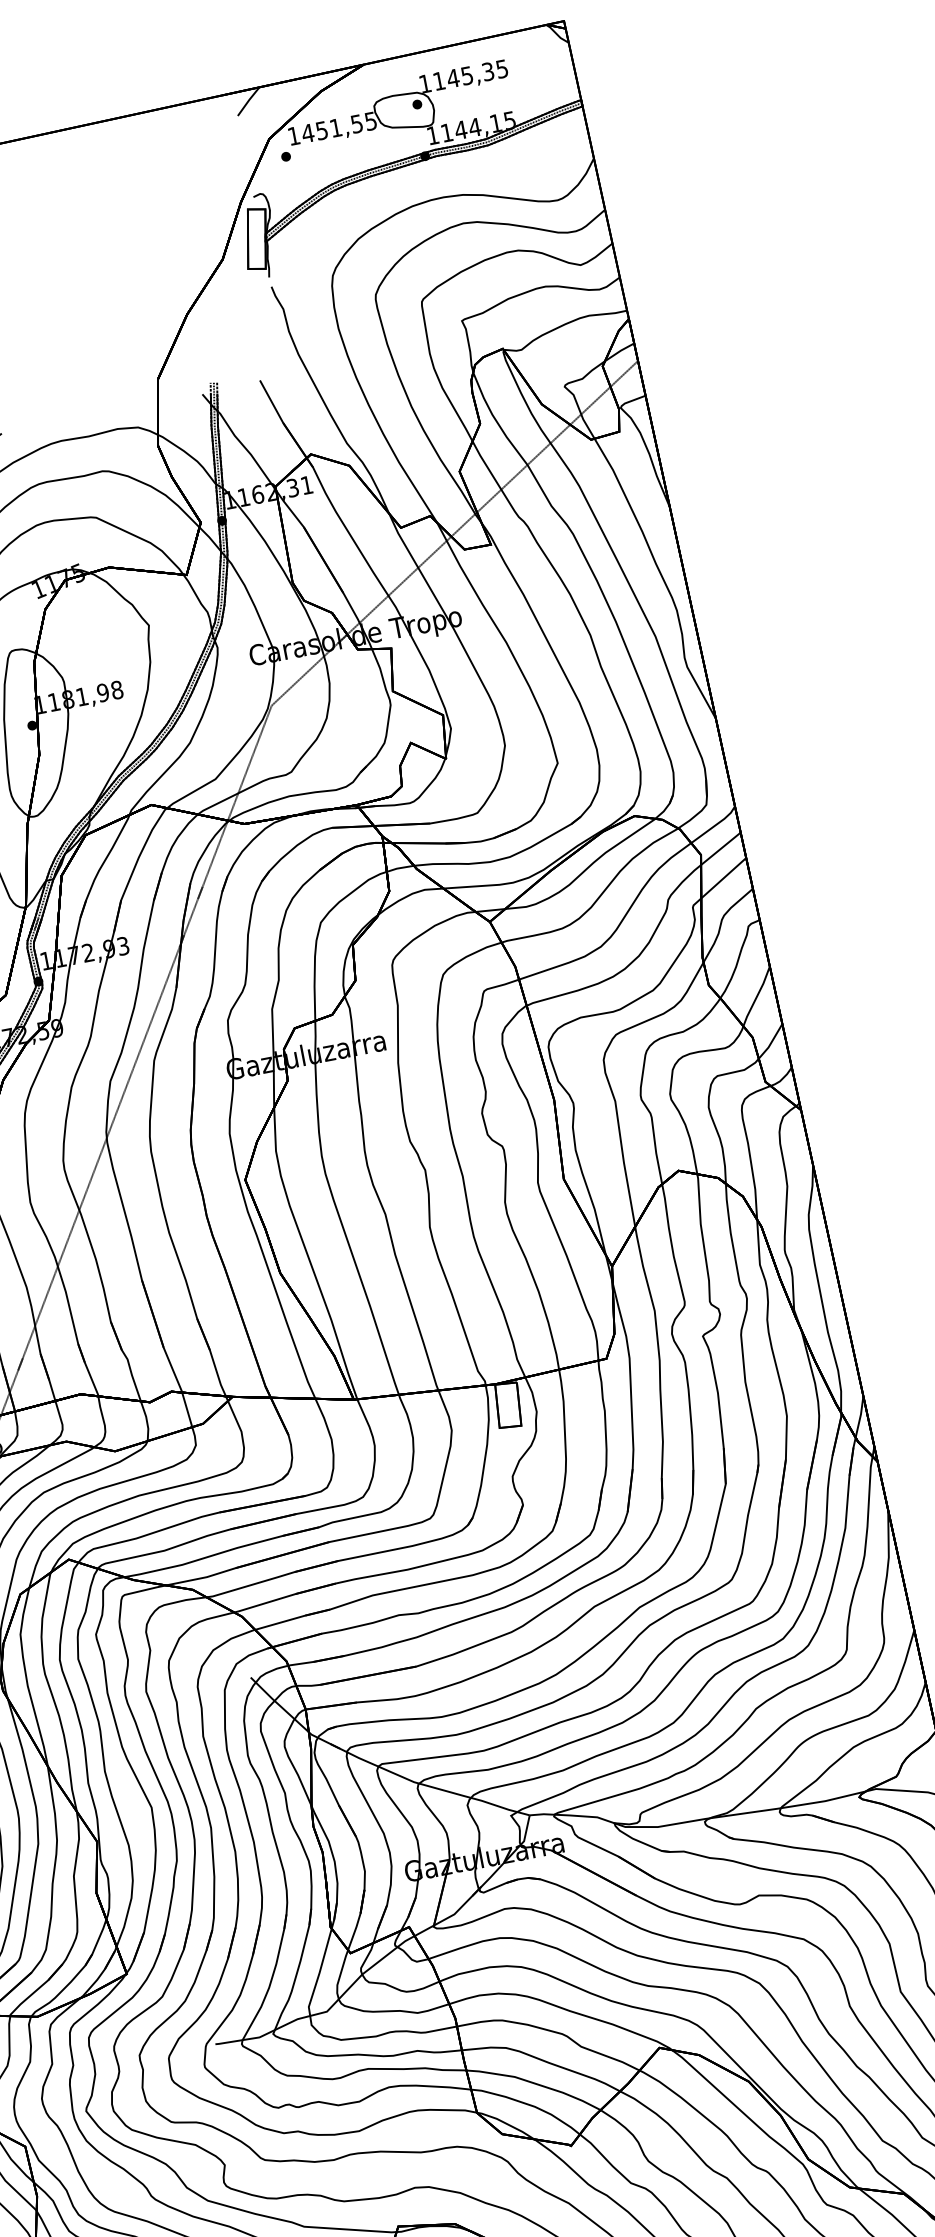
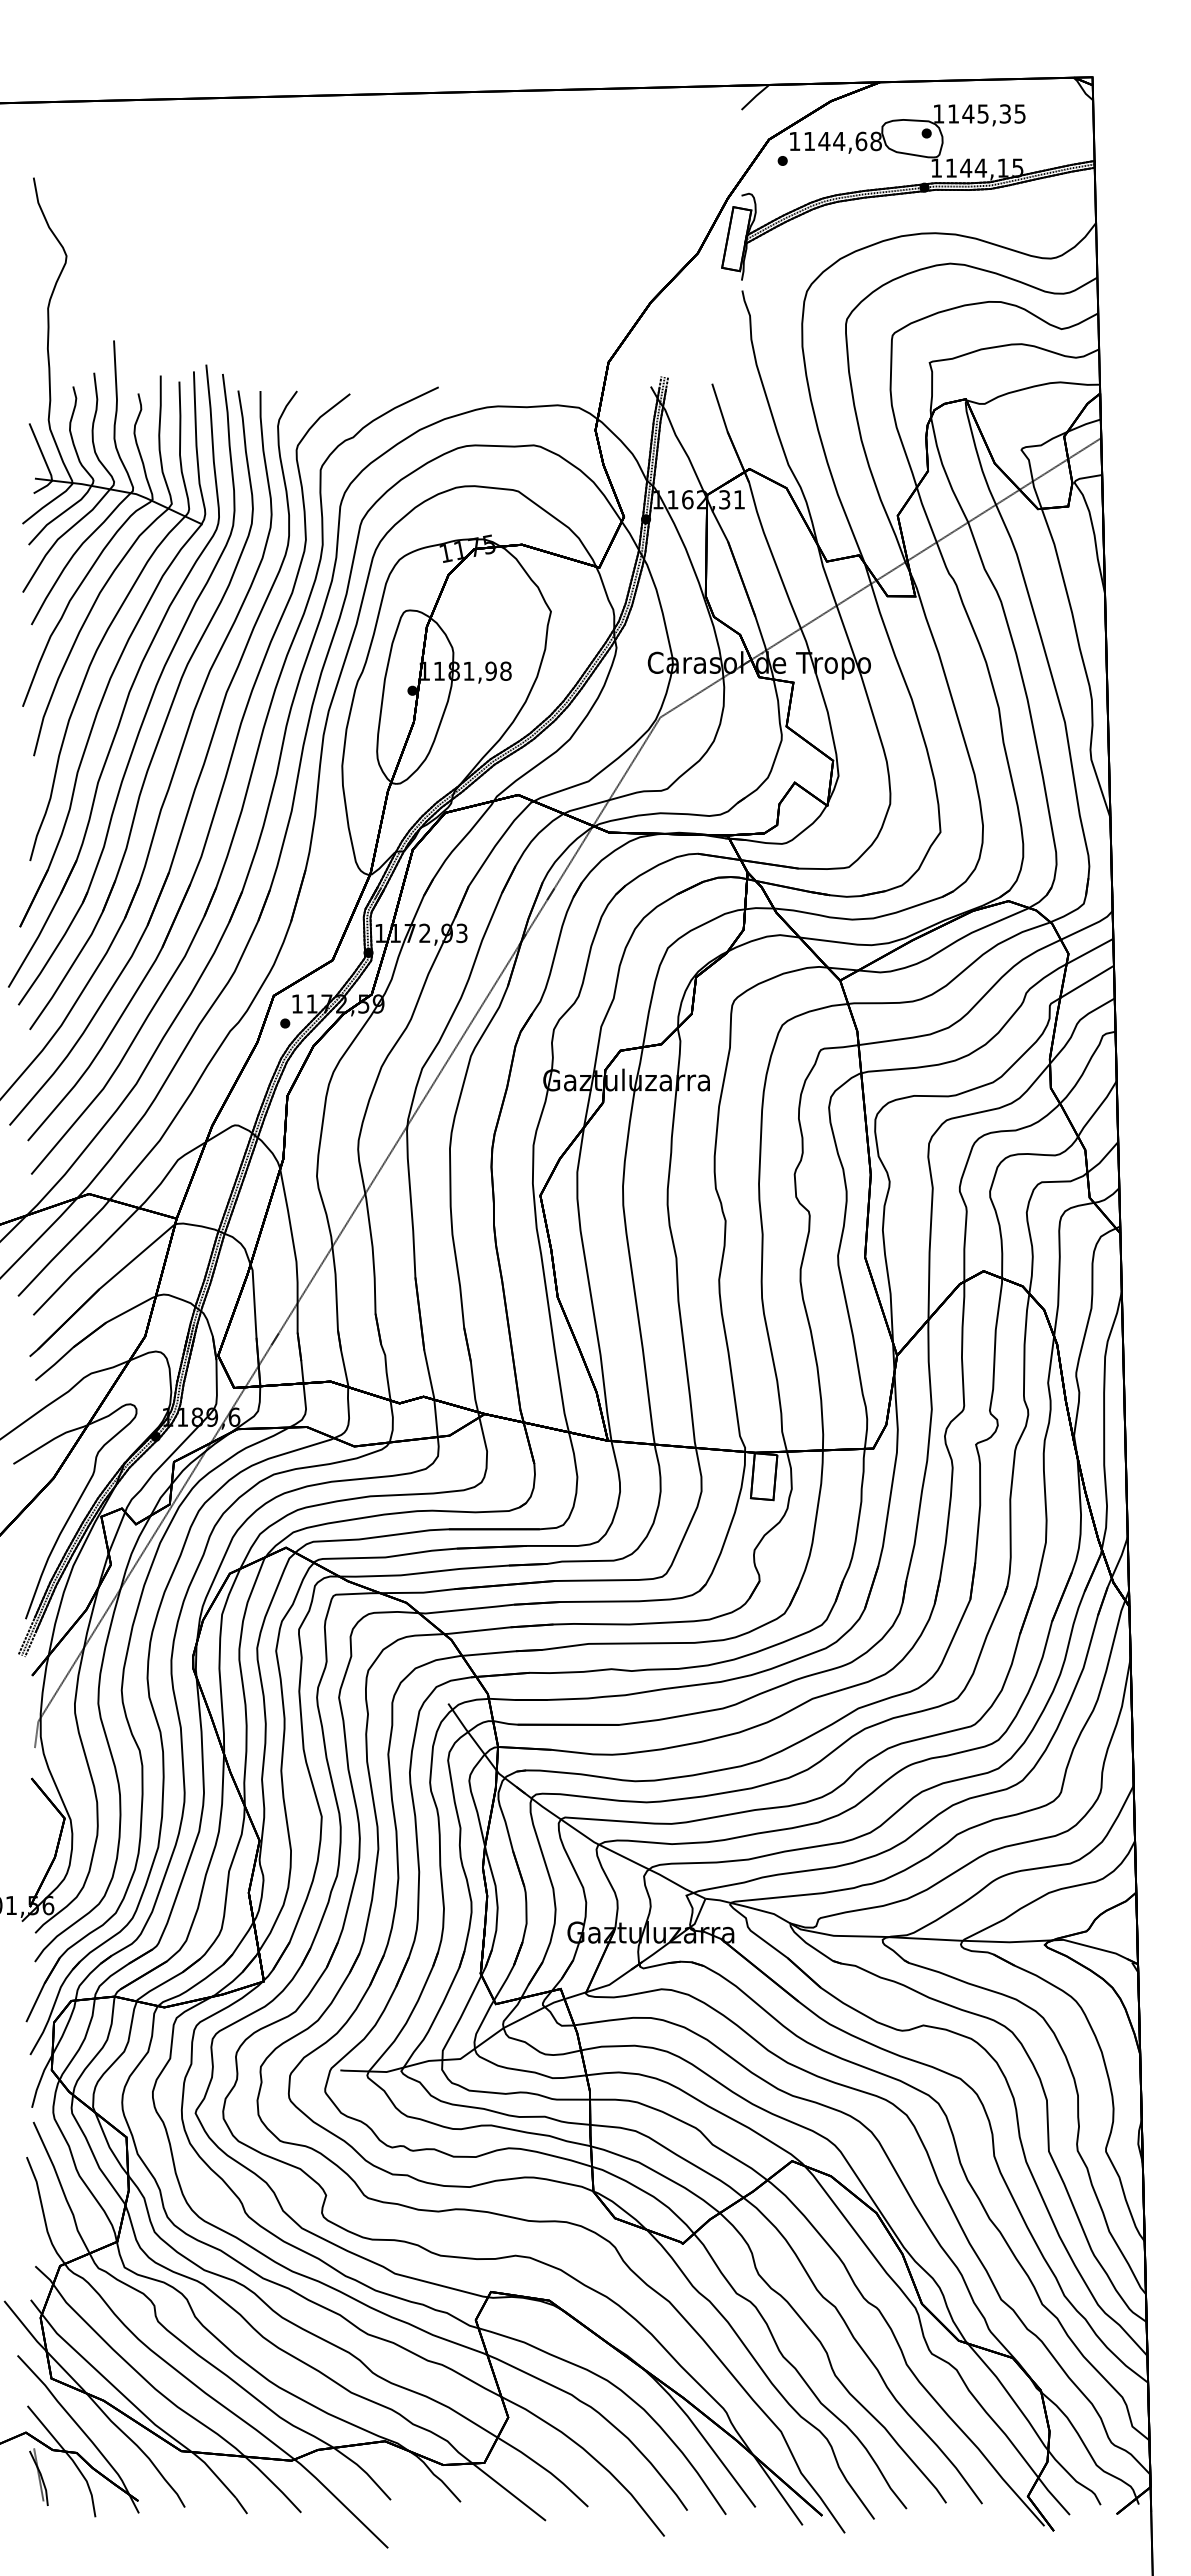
text: (339, 127) -> (842, 141), 1451,55 -> 1144,68

